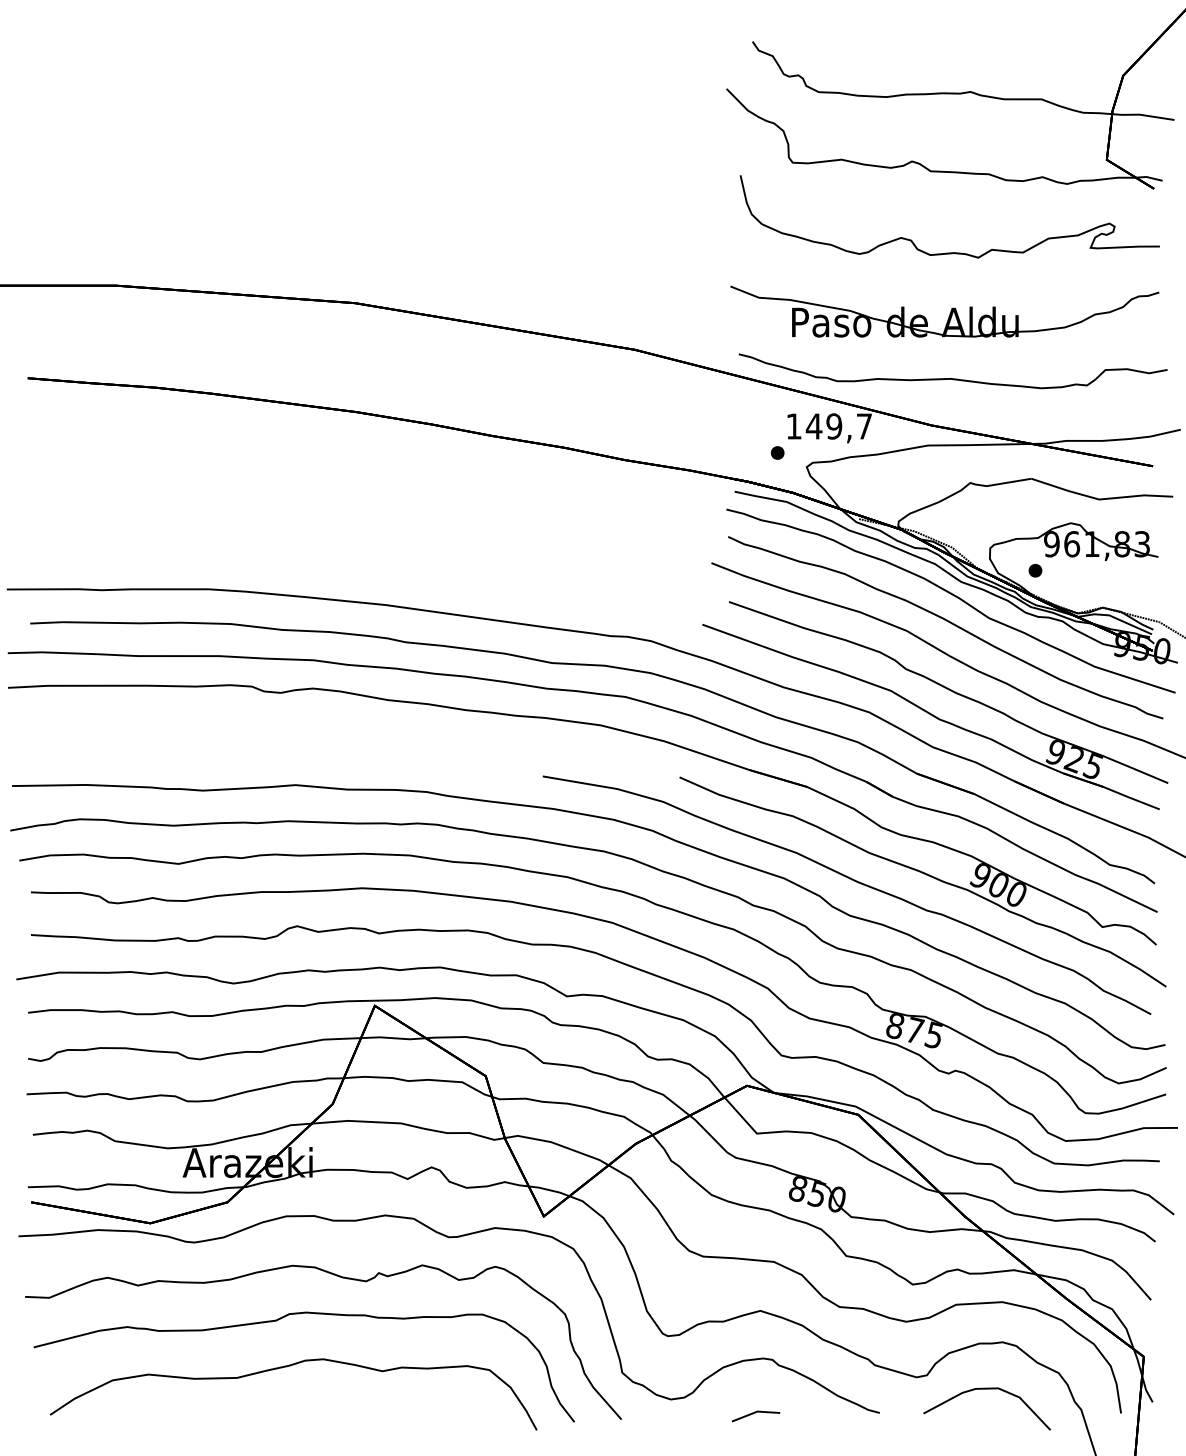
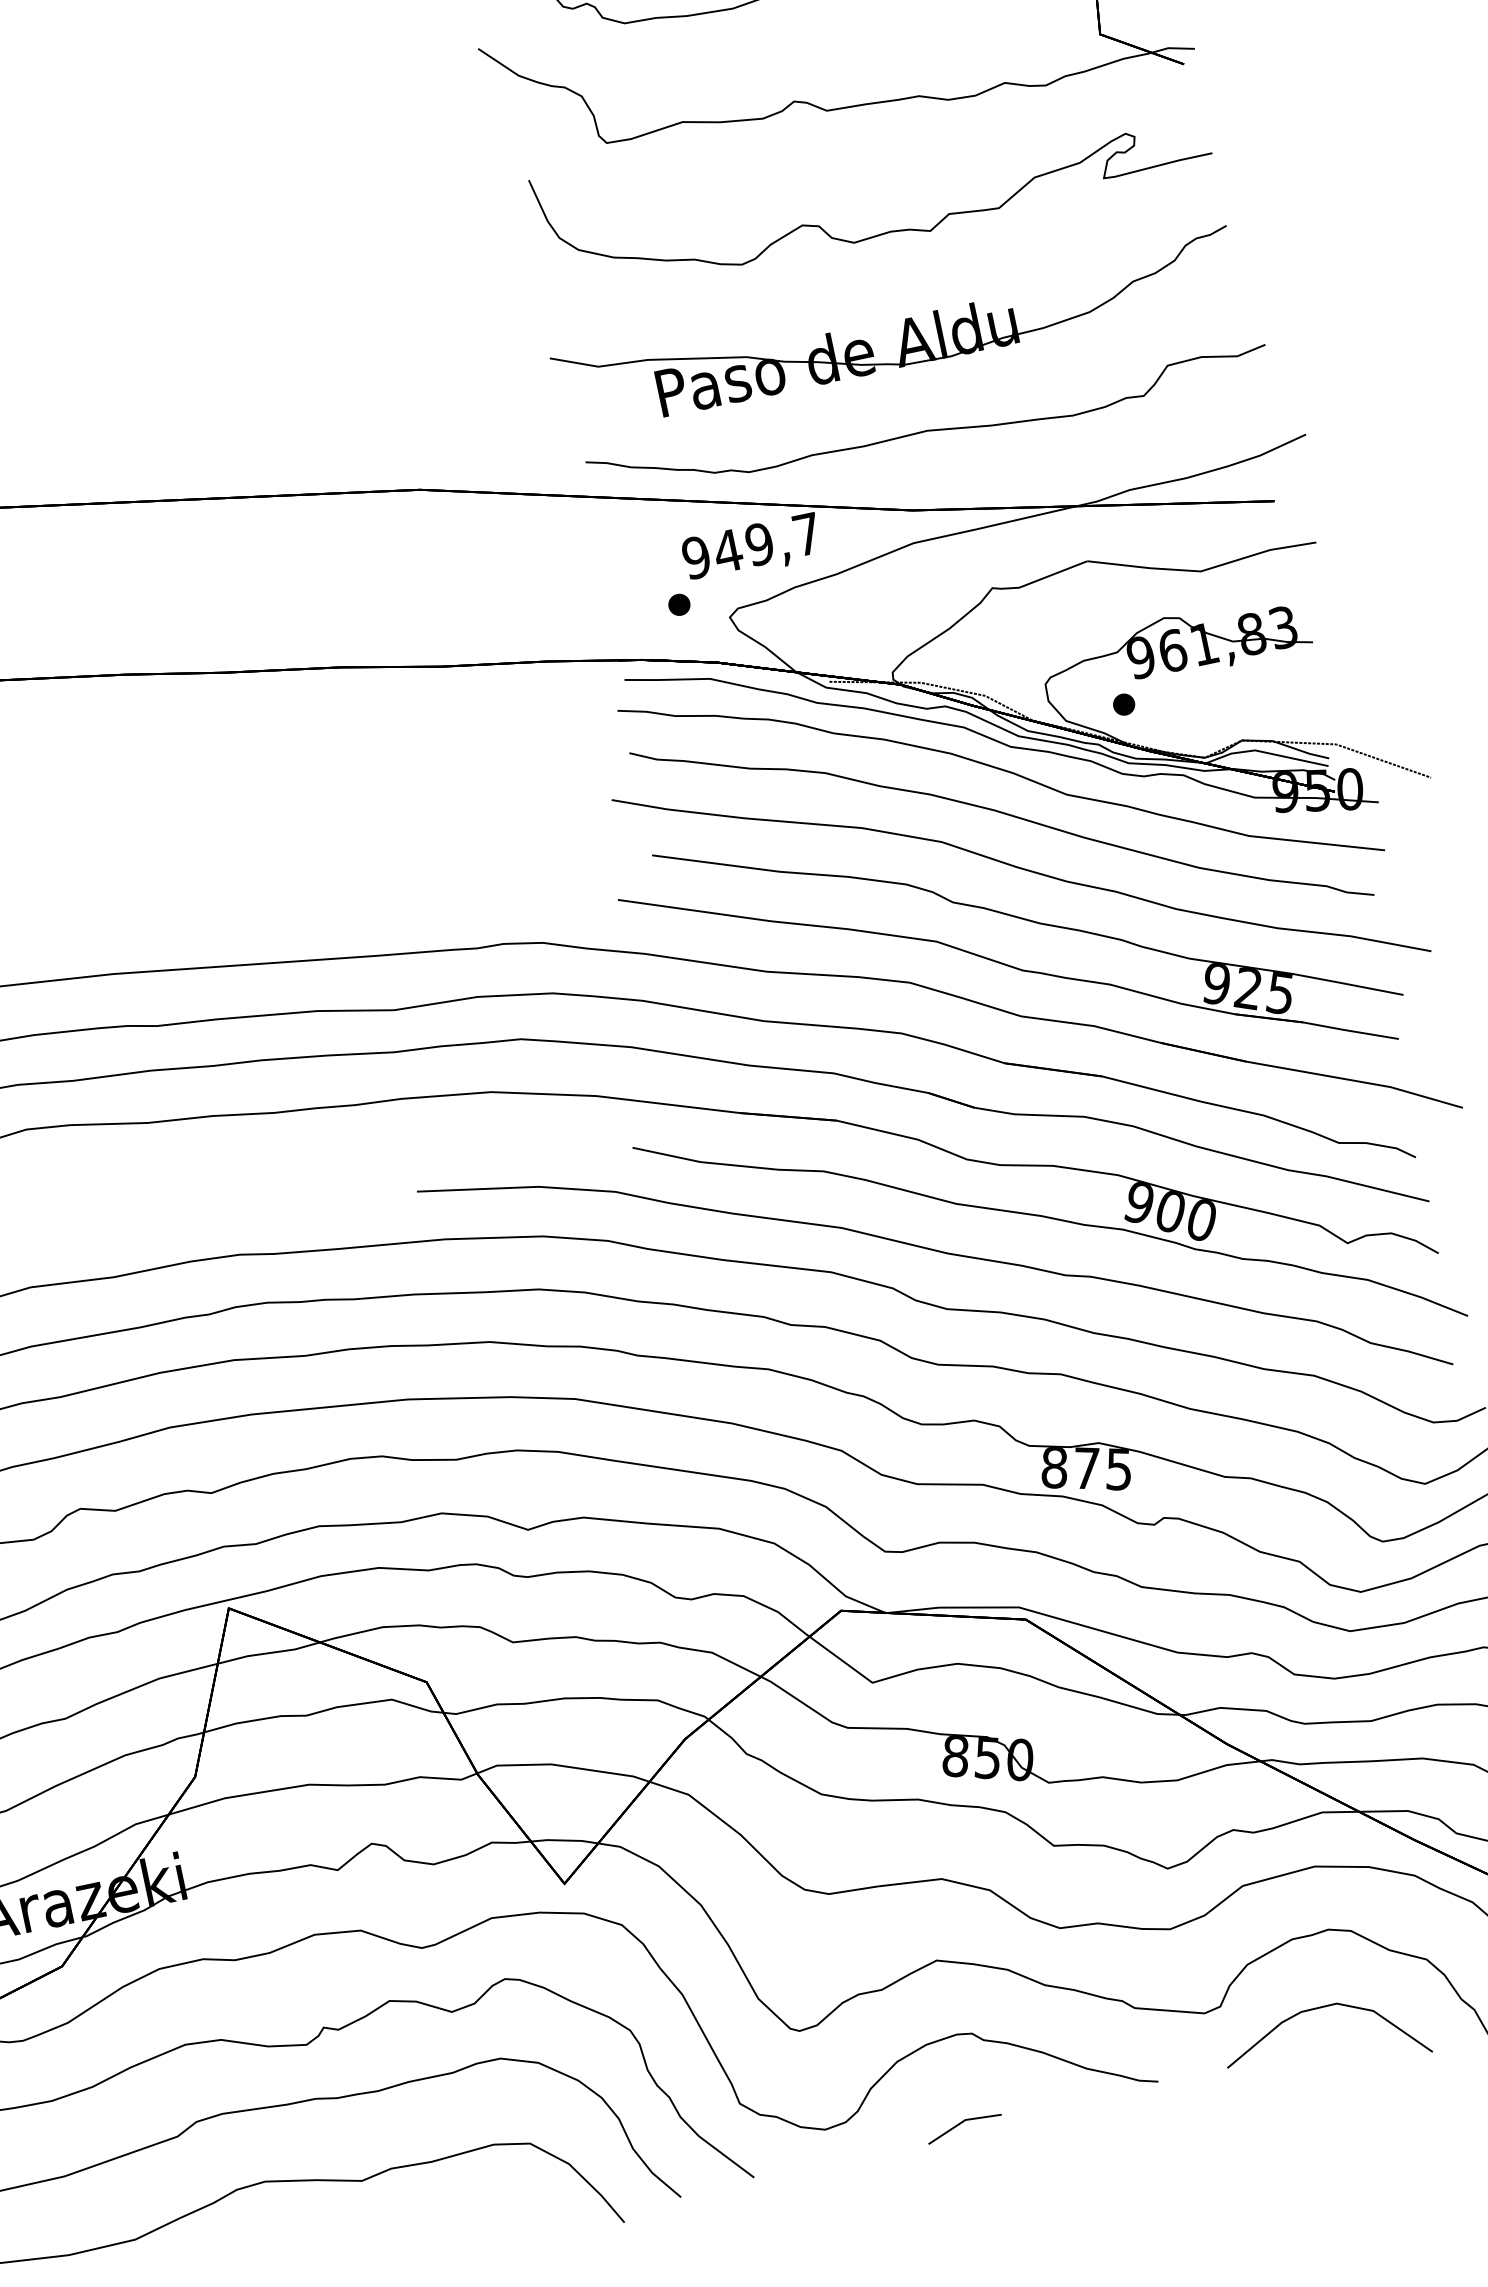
text: (793, 426) -> (695, 557), 149,7 -> 949,7

